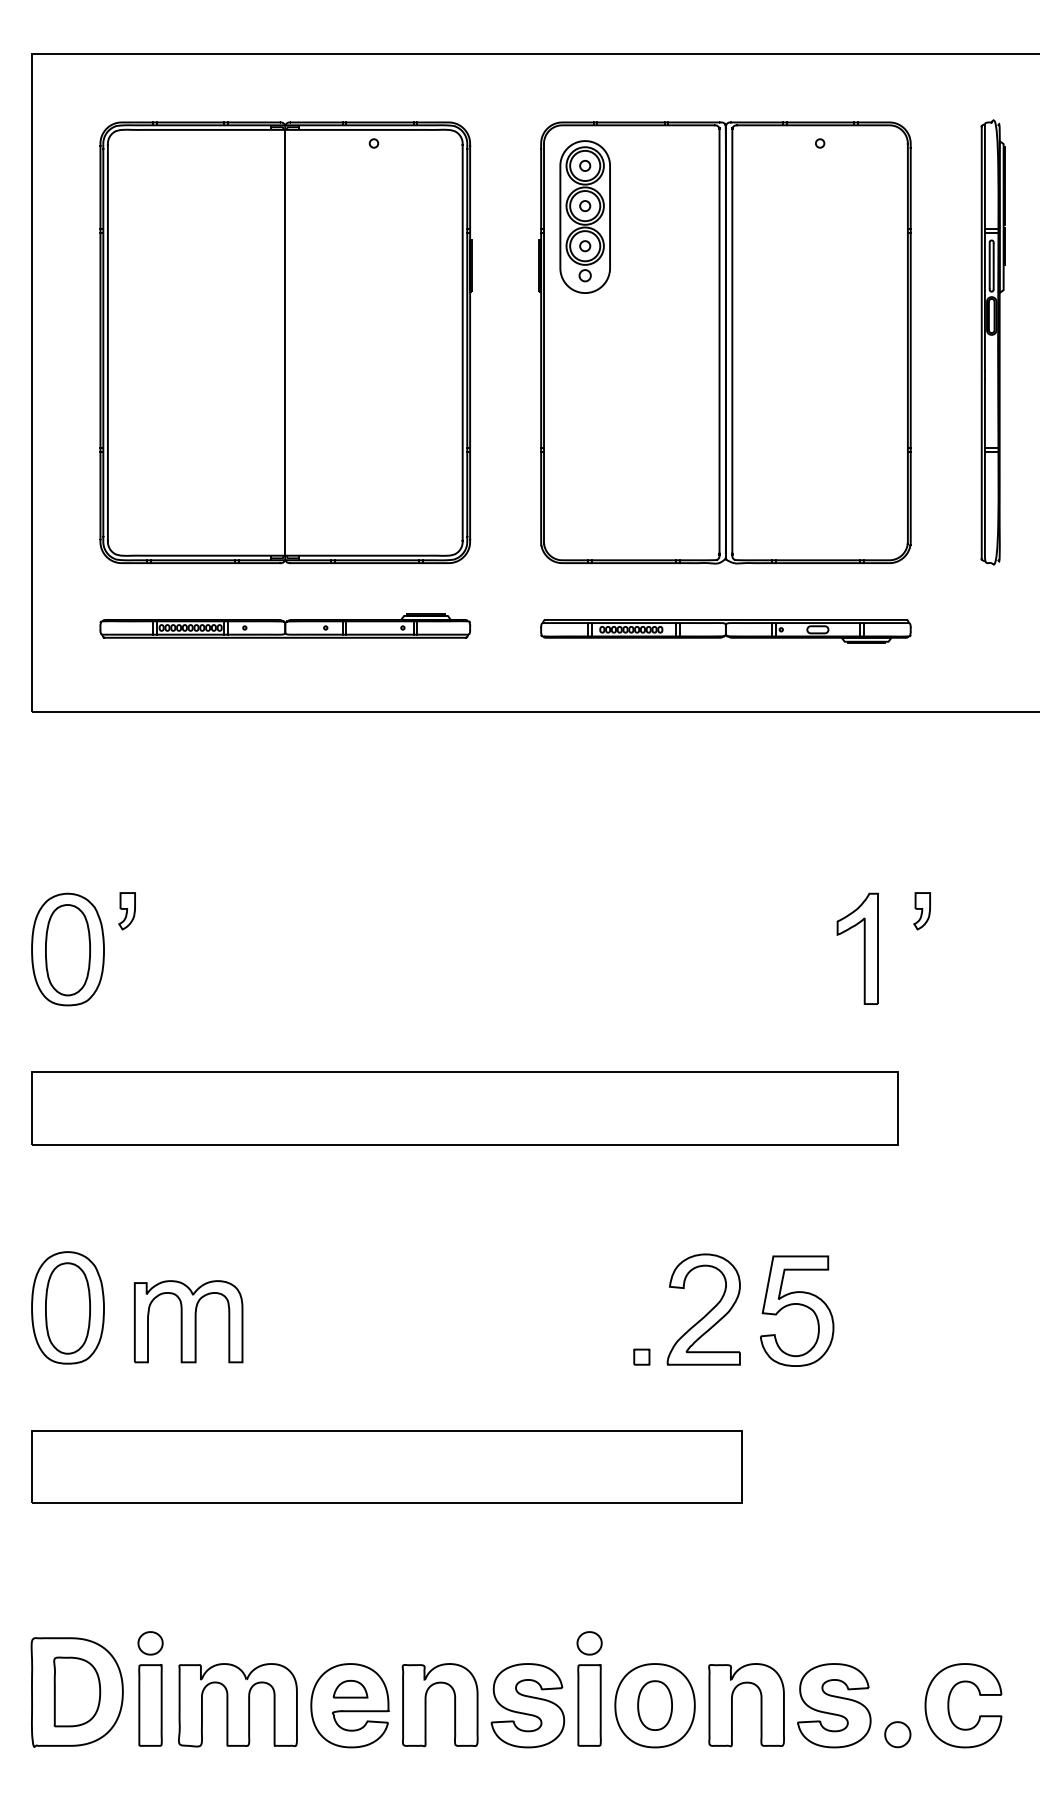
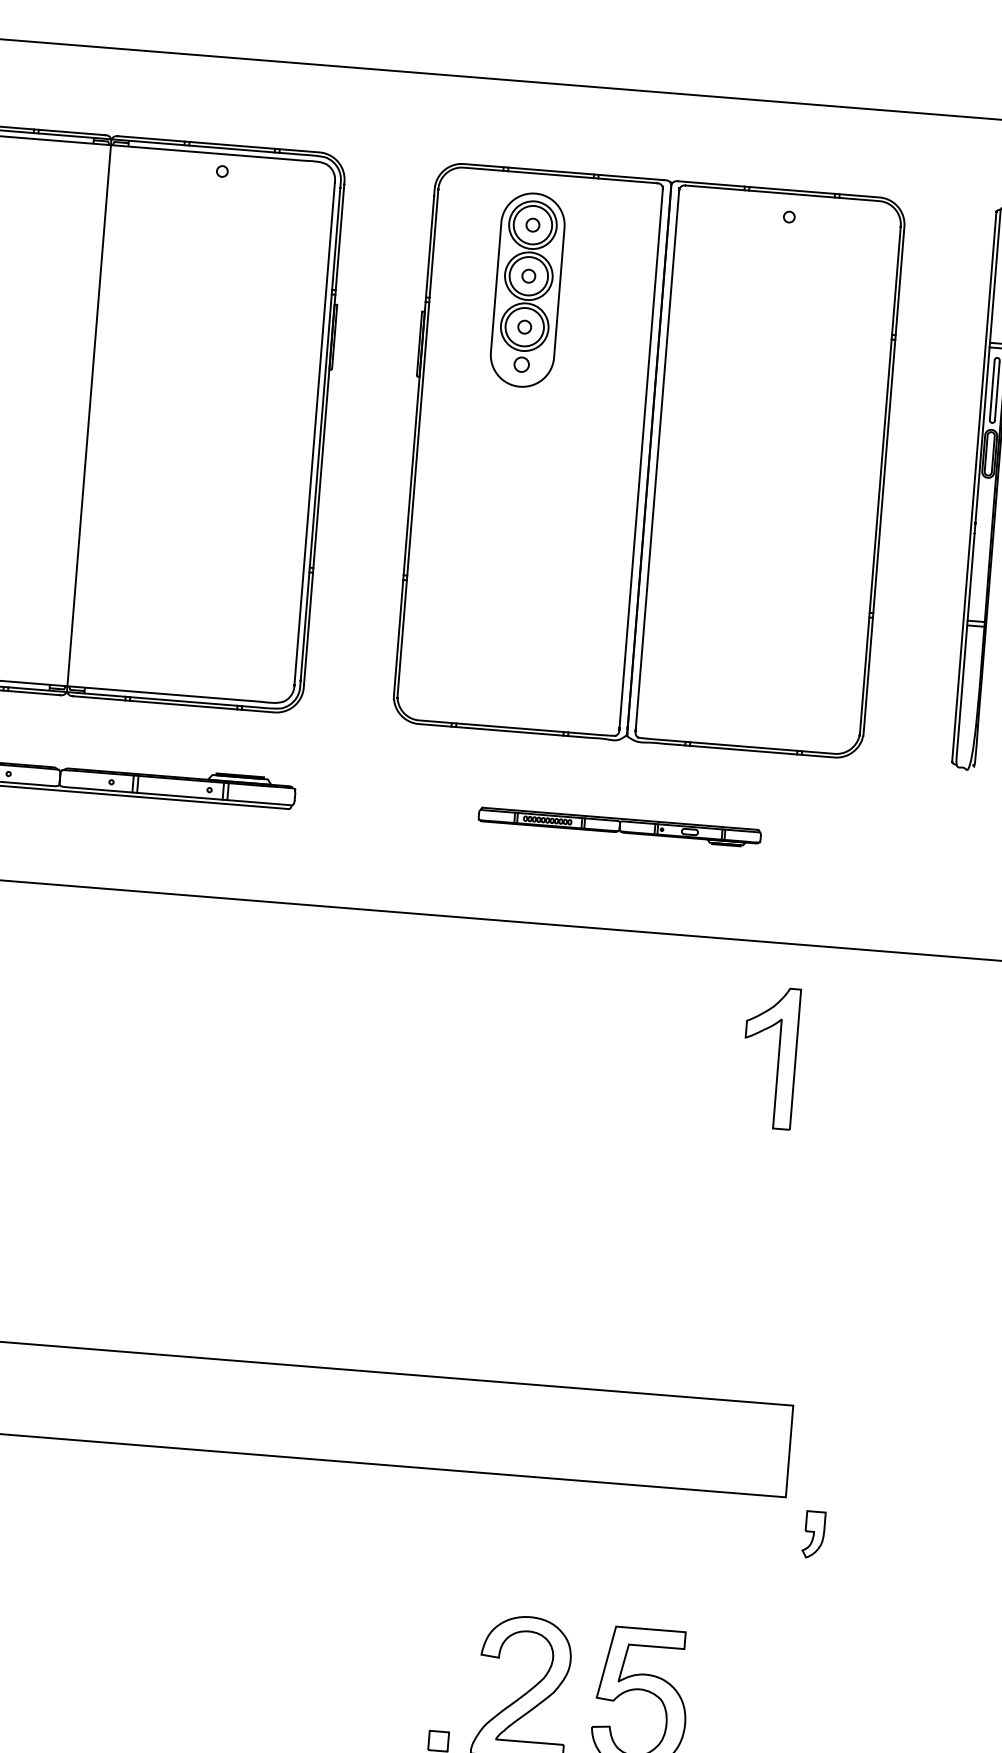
part: (584, 216) -> (526, 289), moved
part: (725, 631) -> (619, 827), size x0.6
part: (921, 911) -> (812, 1535), moved
part: (857, 948) -> (769, 1057), moved

